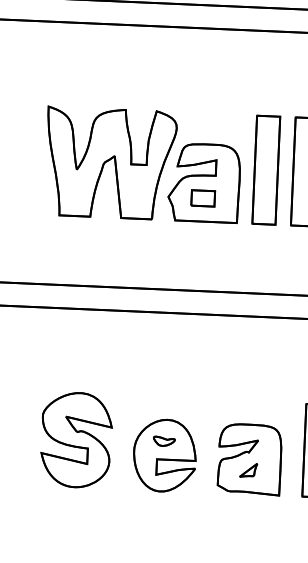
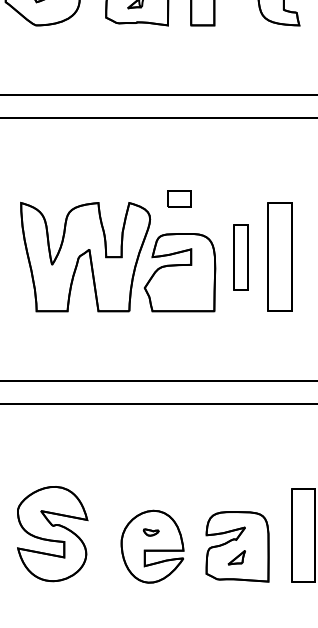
part: (266, 169) -> (241, 256), size x0.6
part: (203, 197) -> (179, 198), moved
part: (76, 440) -> (52, 534), moved
part: (163, 441) -> (150, 532), size x0.7

